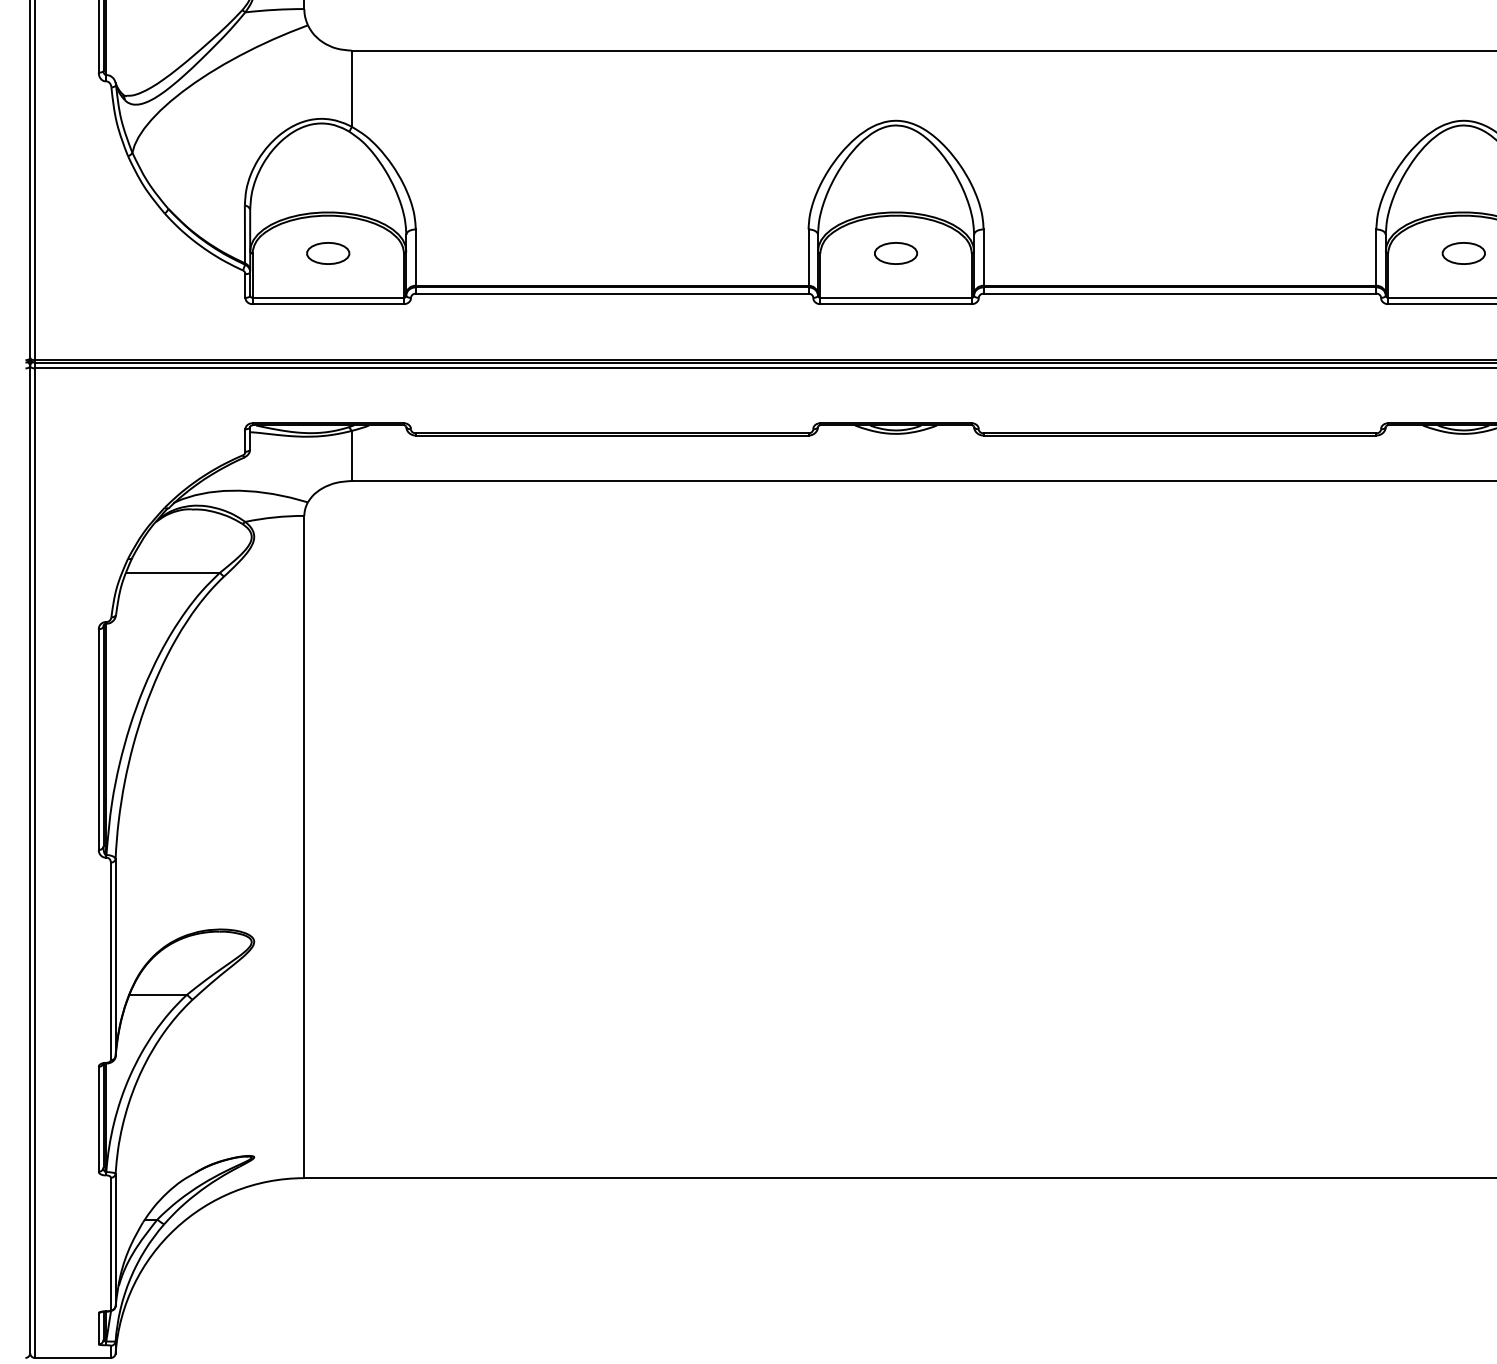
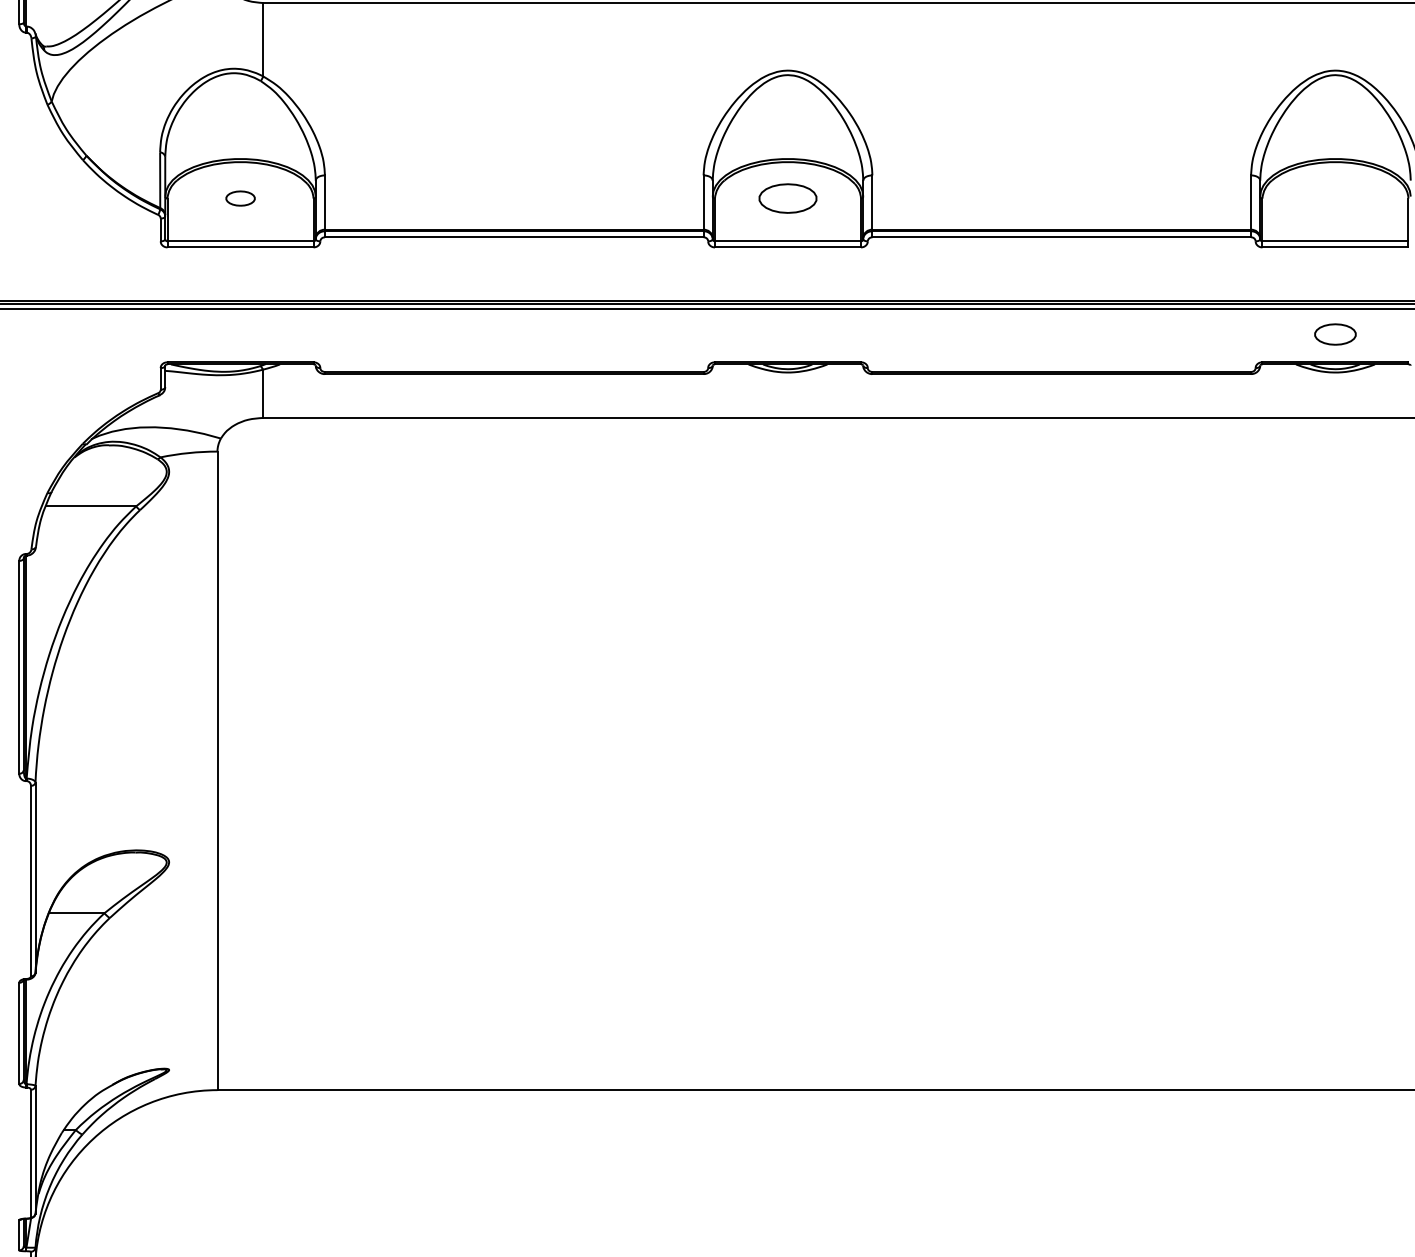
part: (328, 253) -> (240, 198), size x0.7
part: (895, 253) -> (787, 198), size x1.4
part: (1463, 253) -> (1335, 334), moved

